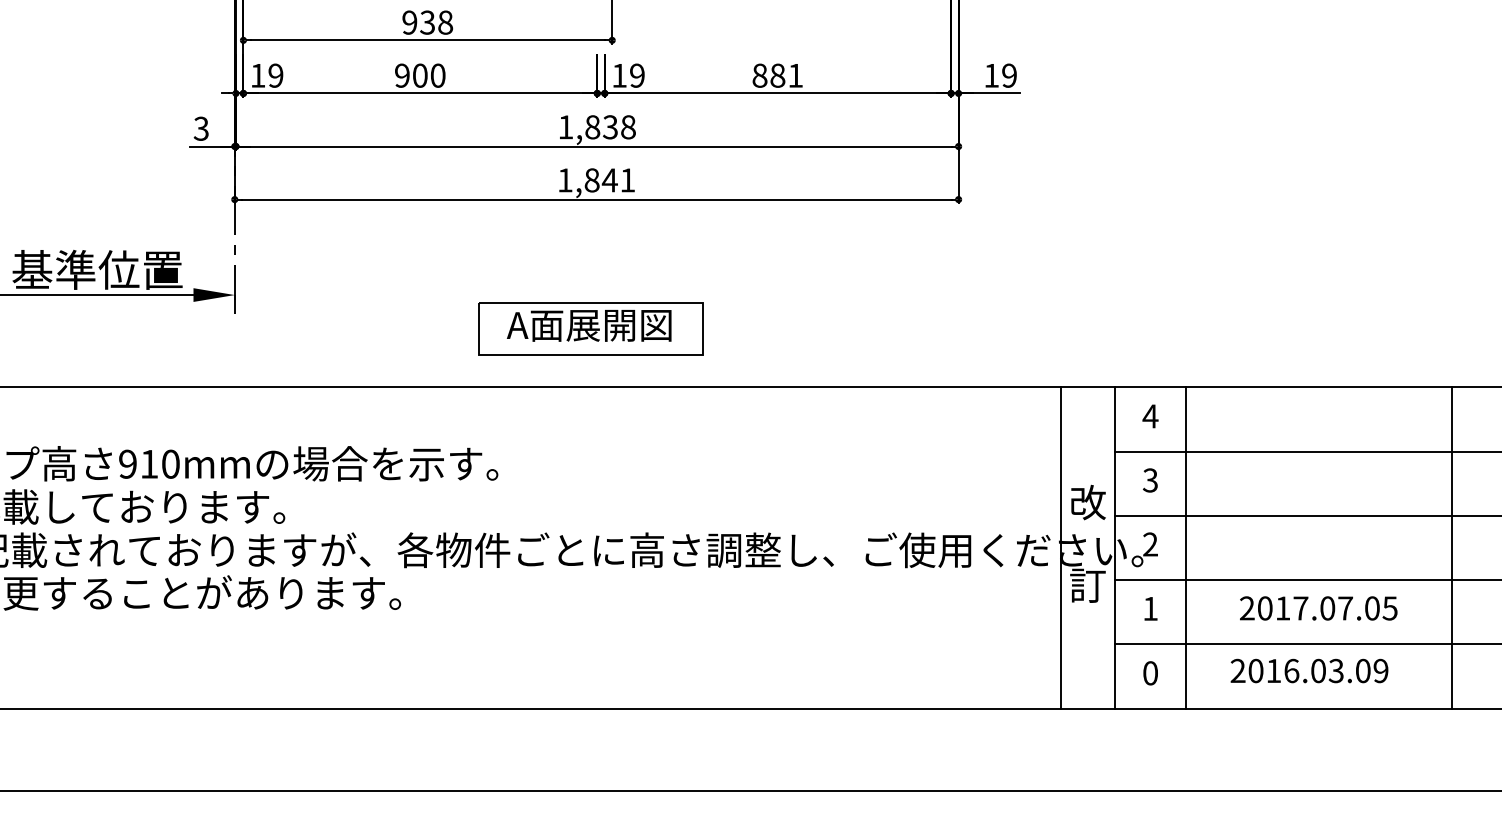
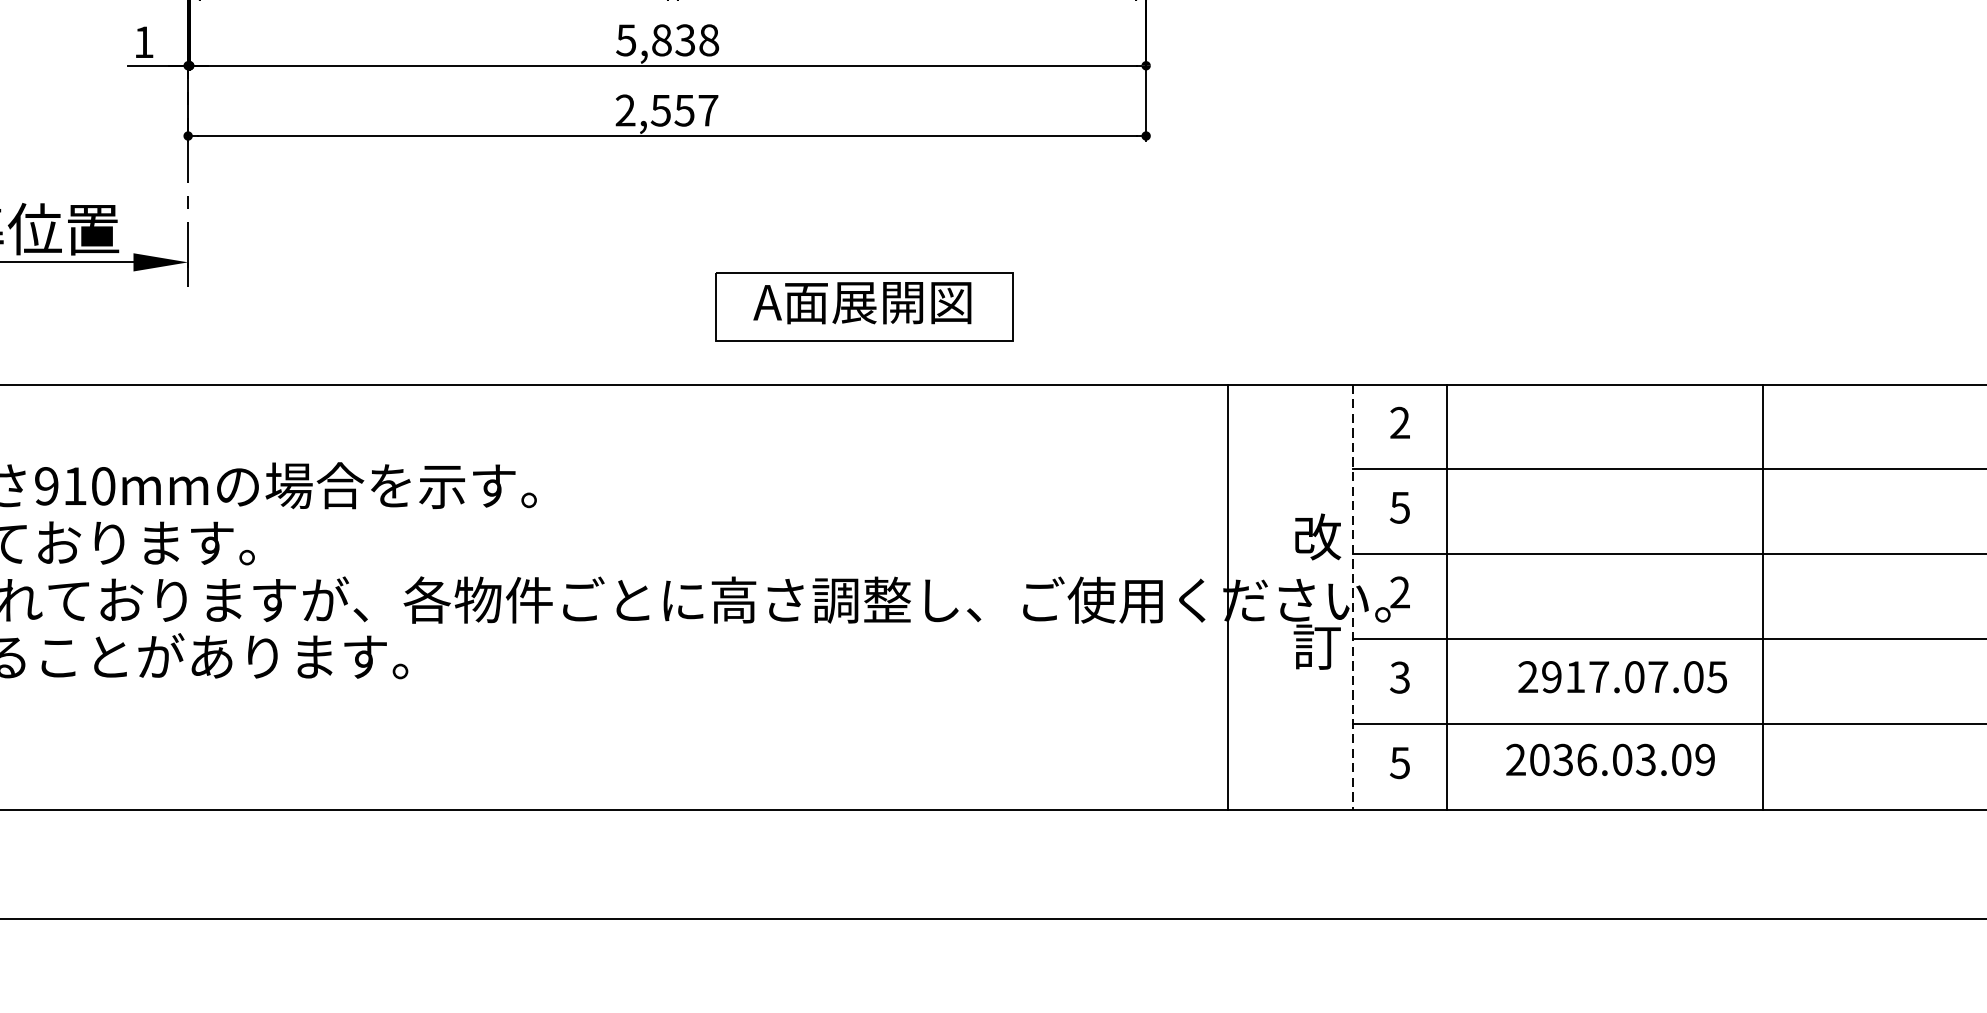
text: (565, 127) -> (625, 40), 1,838 -> 5,838
text: (200, 128) -> (142, 41), 3 -> 1
text: (596, 180) -> (666, 110), 1,841 -> 2,557
part: (590, 328) -> (864, 306), moved
text: (1150, 416) -> (1400, 423), 4 -> 2
text: (1150, 480) -> (1400, 507), 3 -> 5
line: (1060, 547) -> (1228, 596), moved
line: (1451, 547) -> (1762, 596), moved
line: (1115, 548) -> (1353, 597), solid -> dashed
text: (1150, 608) -> (1400, 677), 1 -> 3
text: (1264, 608) -> (1550, 677), 2017.07.05 -> 2917.07.05
text: (1273, 670) -> (1562, 759), 2016.03.09 -> 2036.03.09
text: (1149, 673) -> (1398, 763), 0 -> 5

